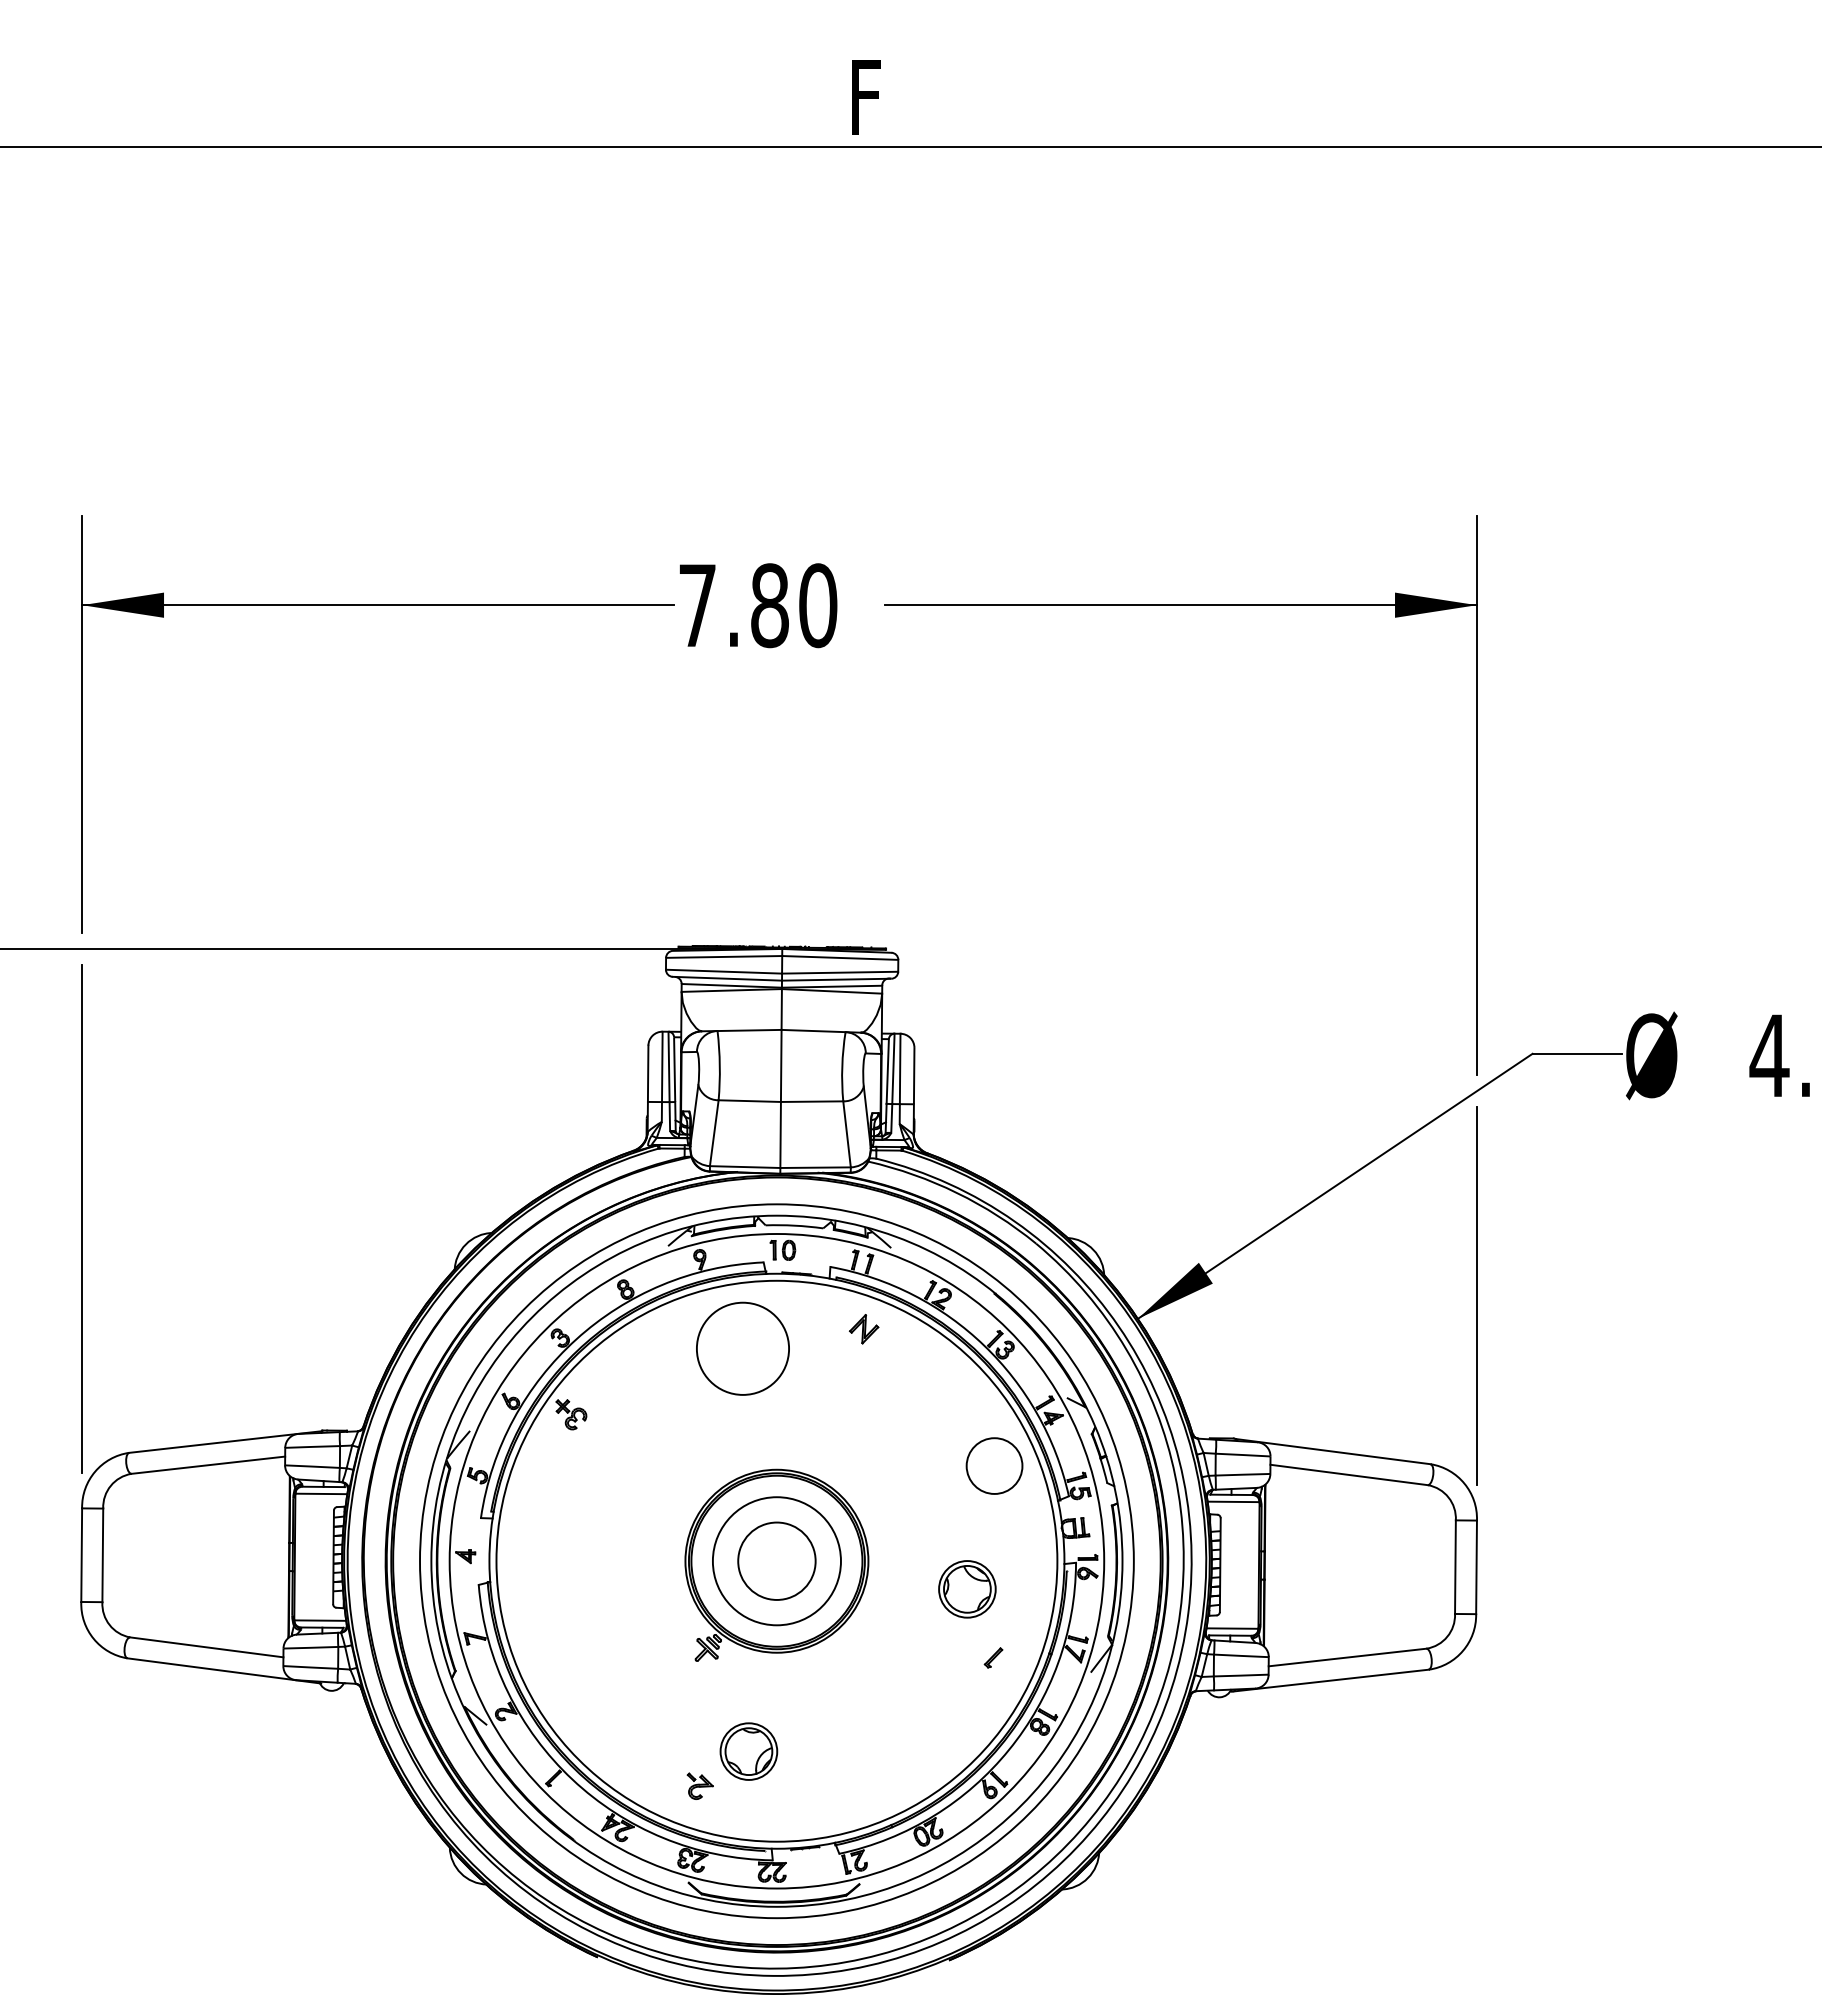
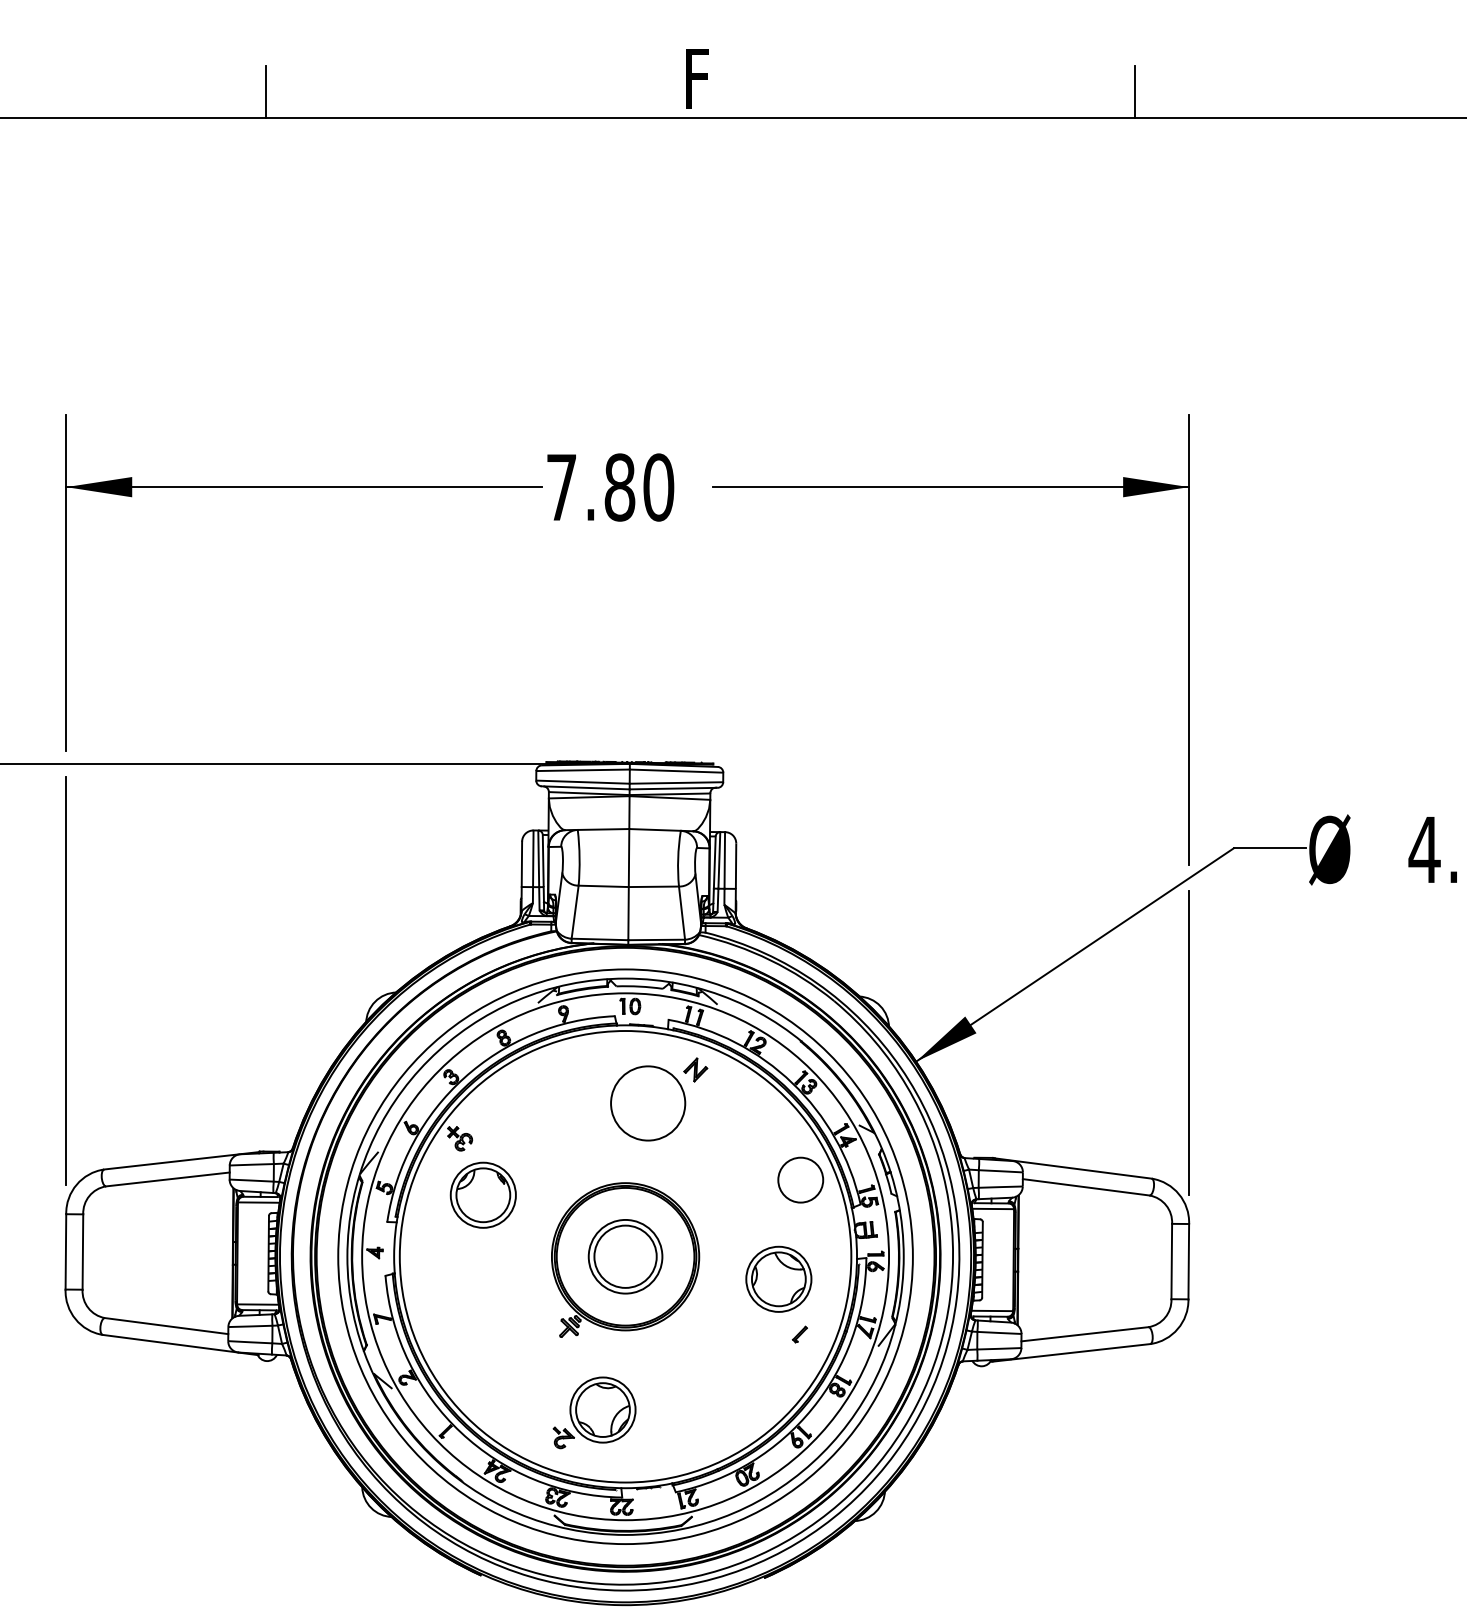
line: (330, 113) -> (266, 91), added
line: (1409, 113) -> (1134, 91), added
circle: (742, 1348) -> (647, 1103), moved
part: (599, 1484) -> (482, 1194), added
circle: (776, 1561) -> (625, 1256), size x0.71
part: (967, 1589) -> (778, 1279), size x1.43
part: (748, 1751) -> (602, 1409), size x1.43

